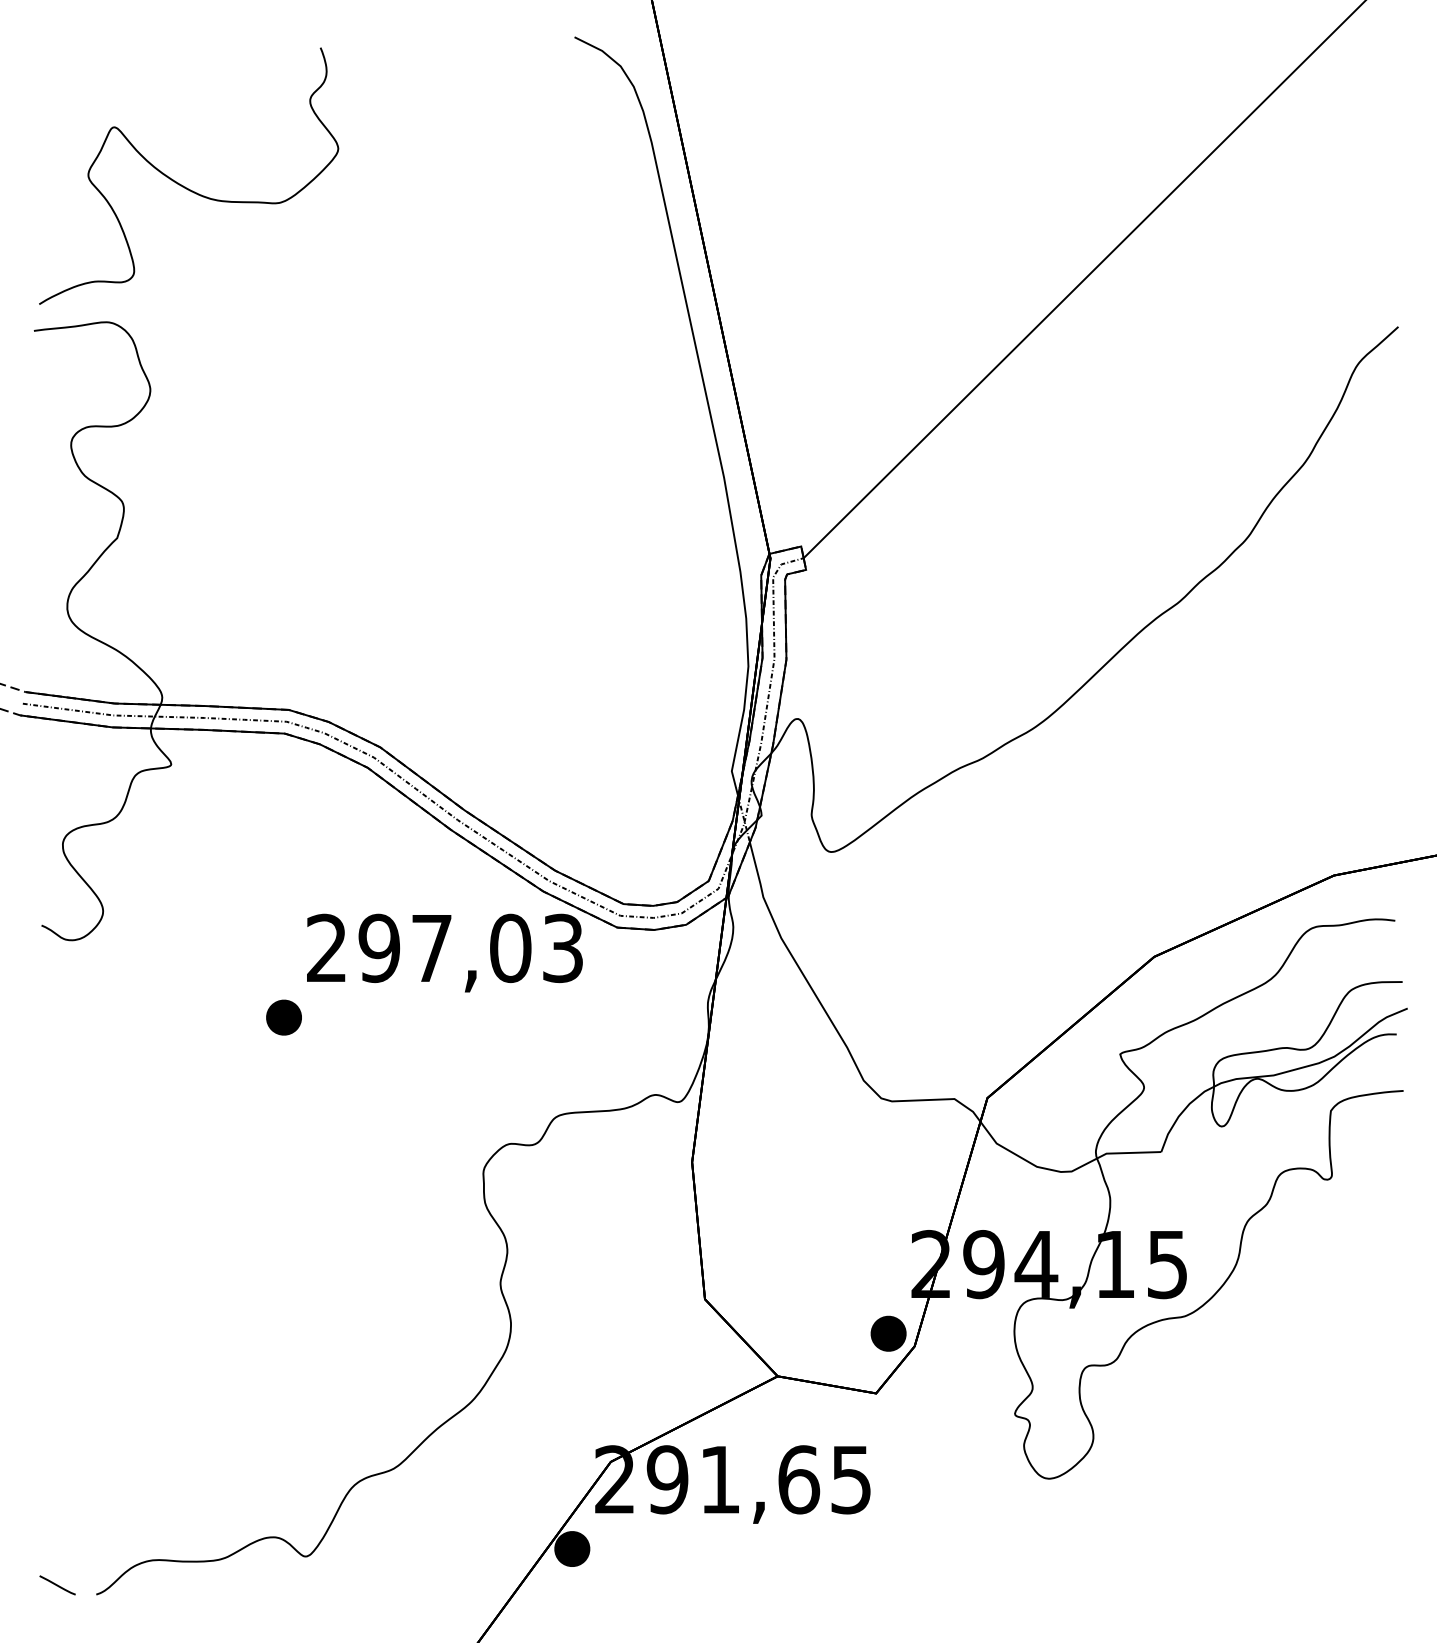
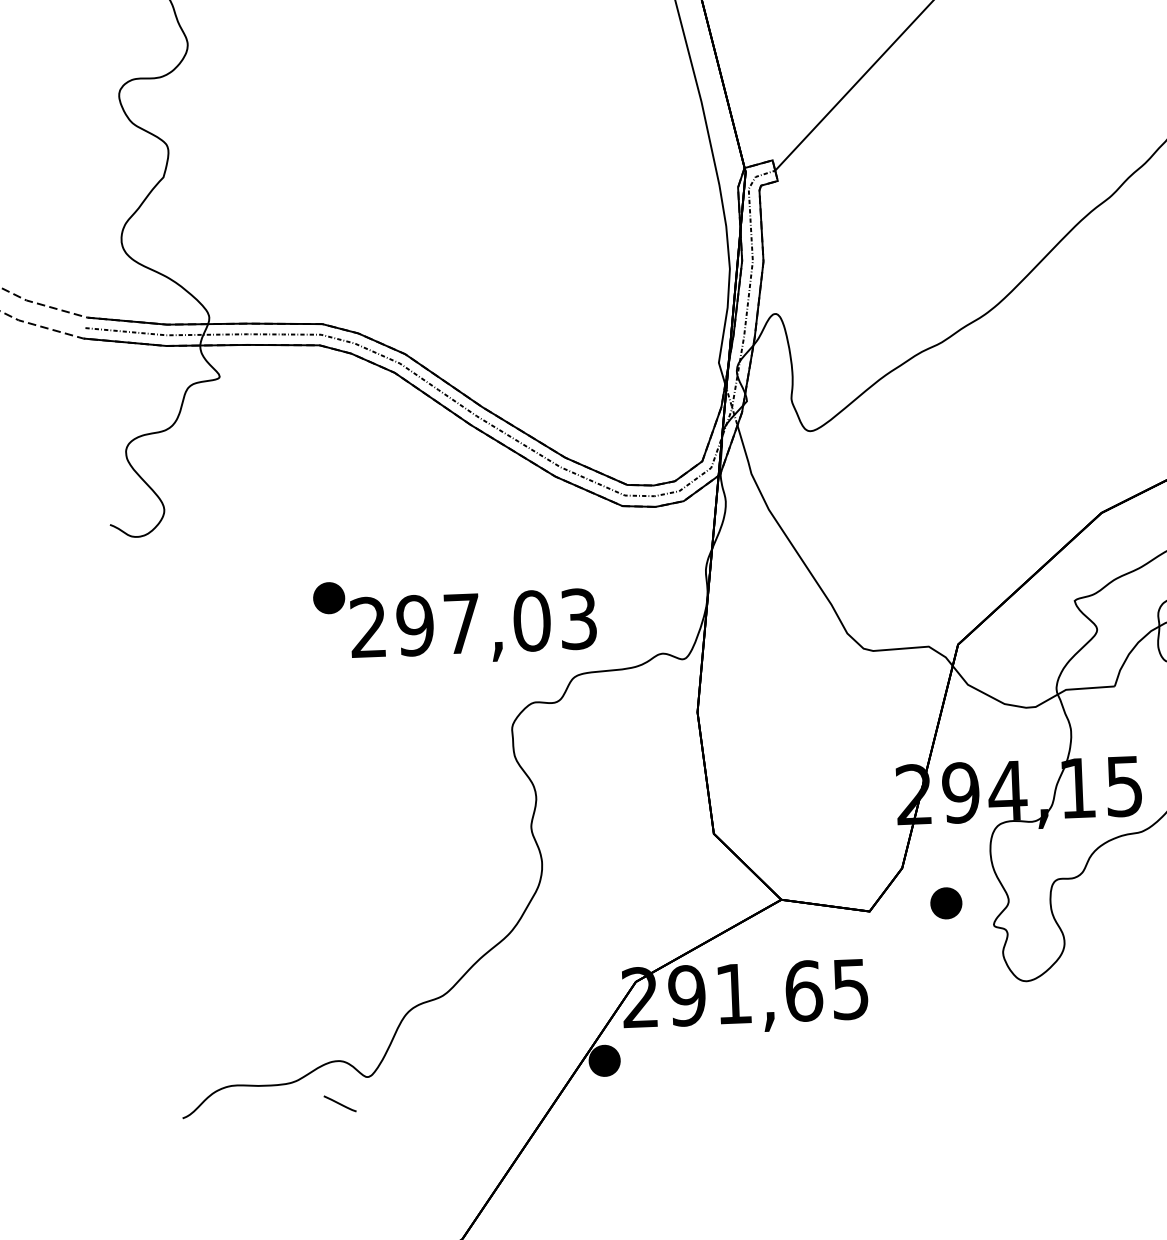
text: (444, 952) -> (473, 627), moved
part: (888, 1333) -> (946, 903), moved
line: (57, 1585) -> (340, 1103), moved

